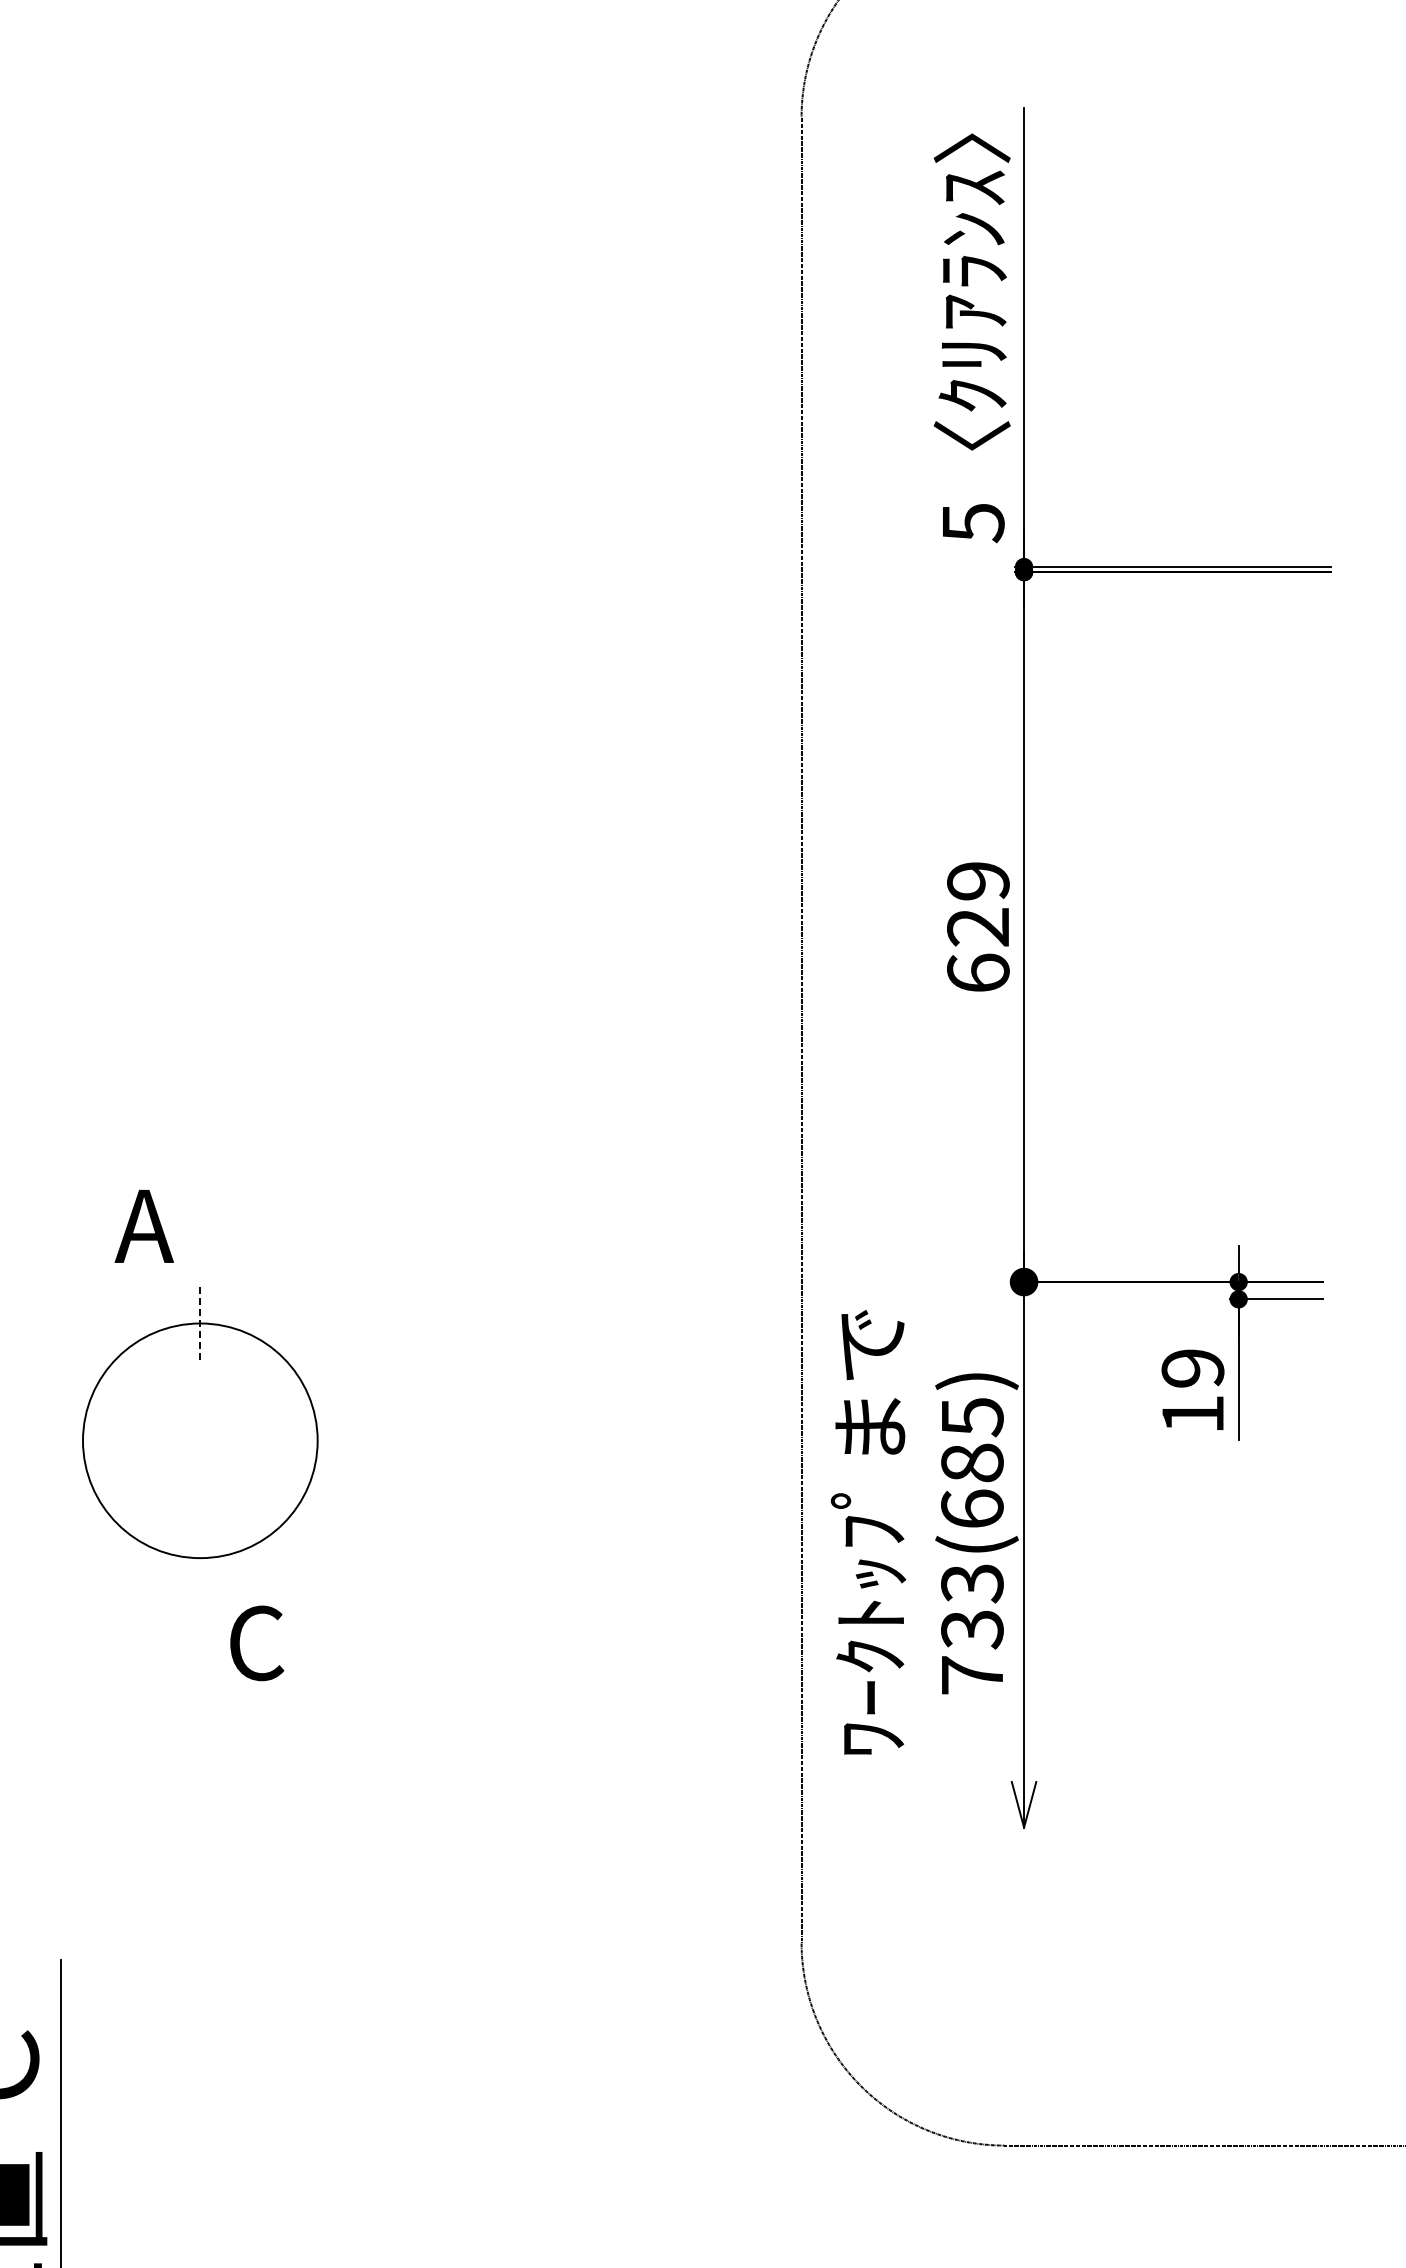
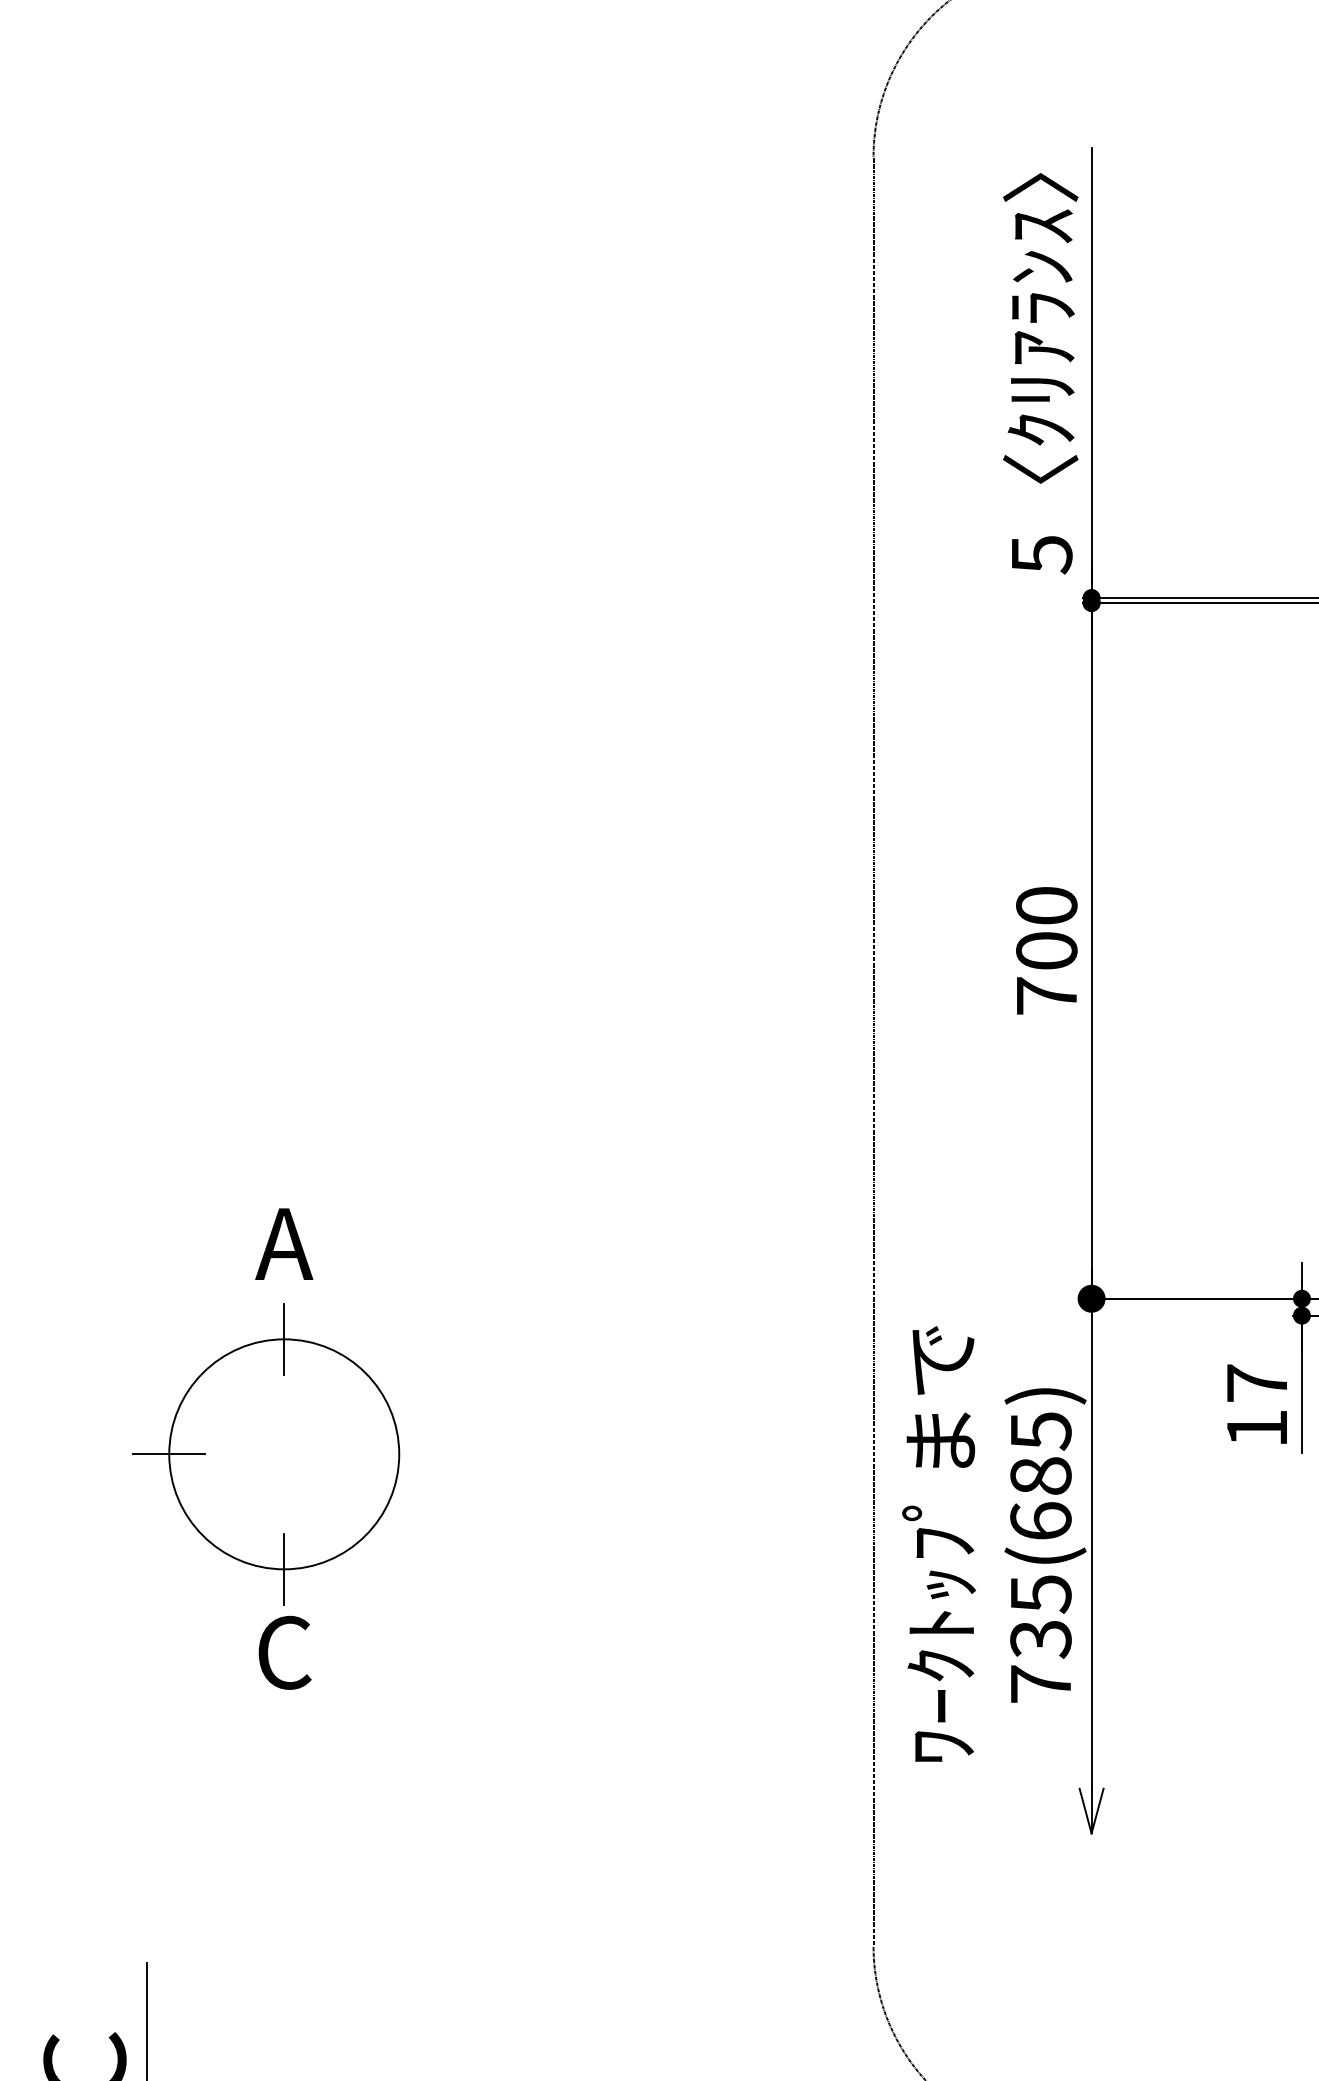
text: (978, 927) -> (1046, 951), 629 -> 700
text: (143, 1226) -> (283, 1244), moved
line: (200, 1323) -> (284, 1339), dashed -> solid
text: (1192, 1368) -> (1256, 1383), 19 -> 17
line: (82, 1440) -> (168, 1454), added
line: (200, 1557) -> (284, 1568), added
text: (972, 1583) -> (1041, 1594), 733(685) -> 735(685)
text: (257, 1643) -> (285, 1652), moved

